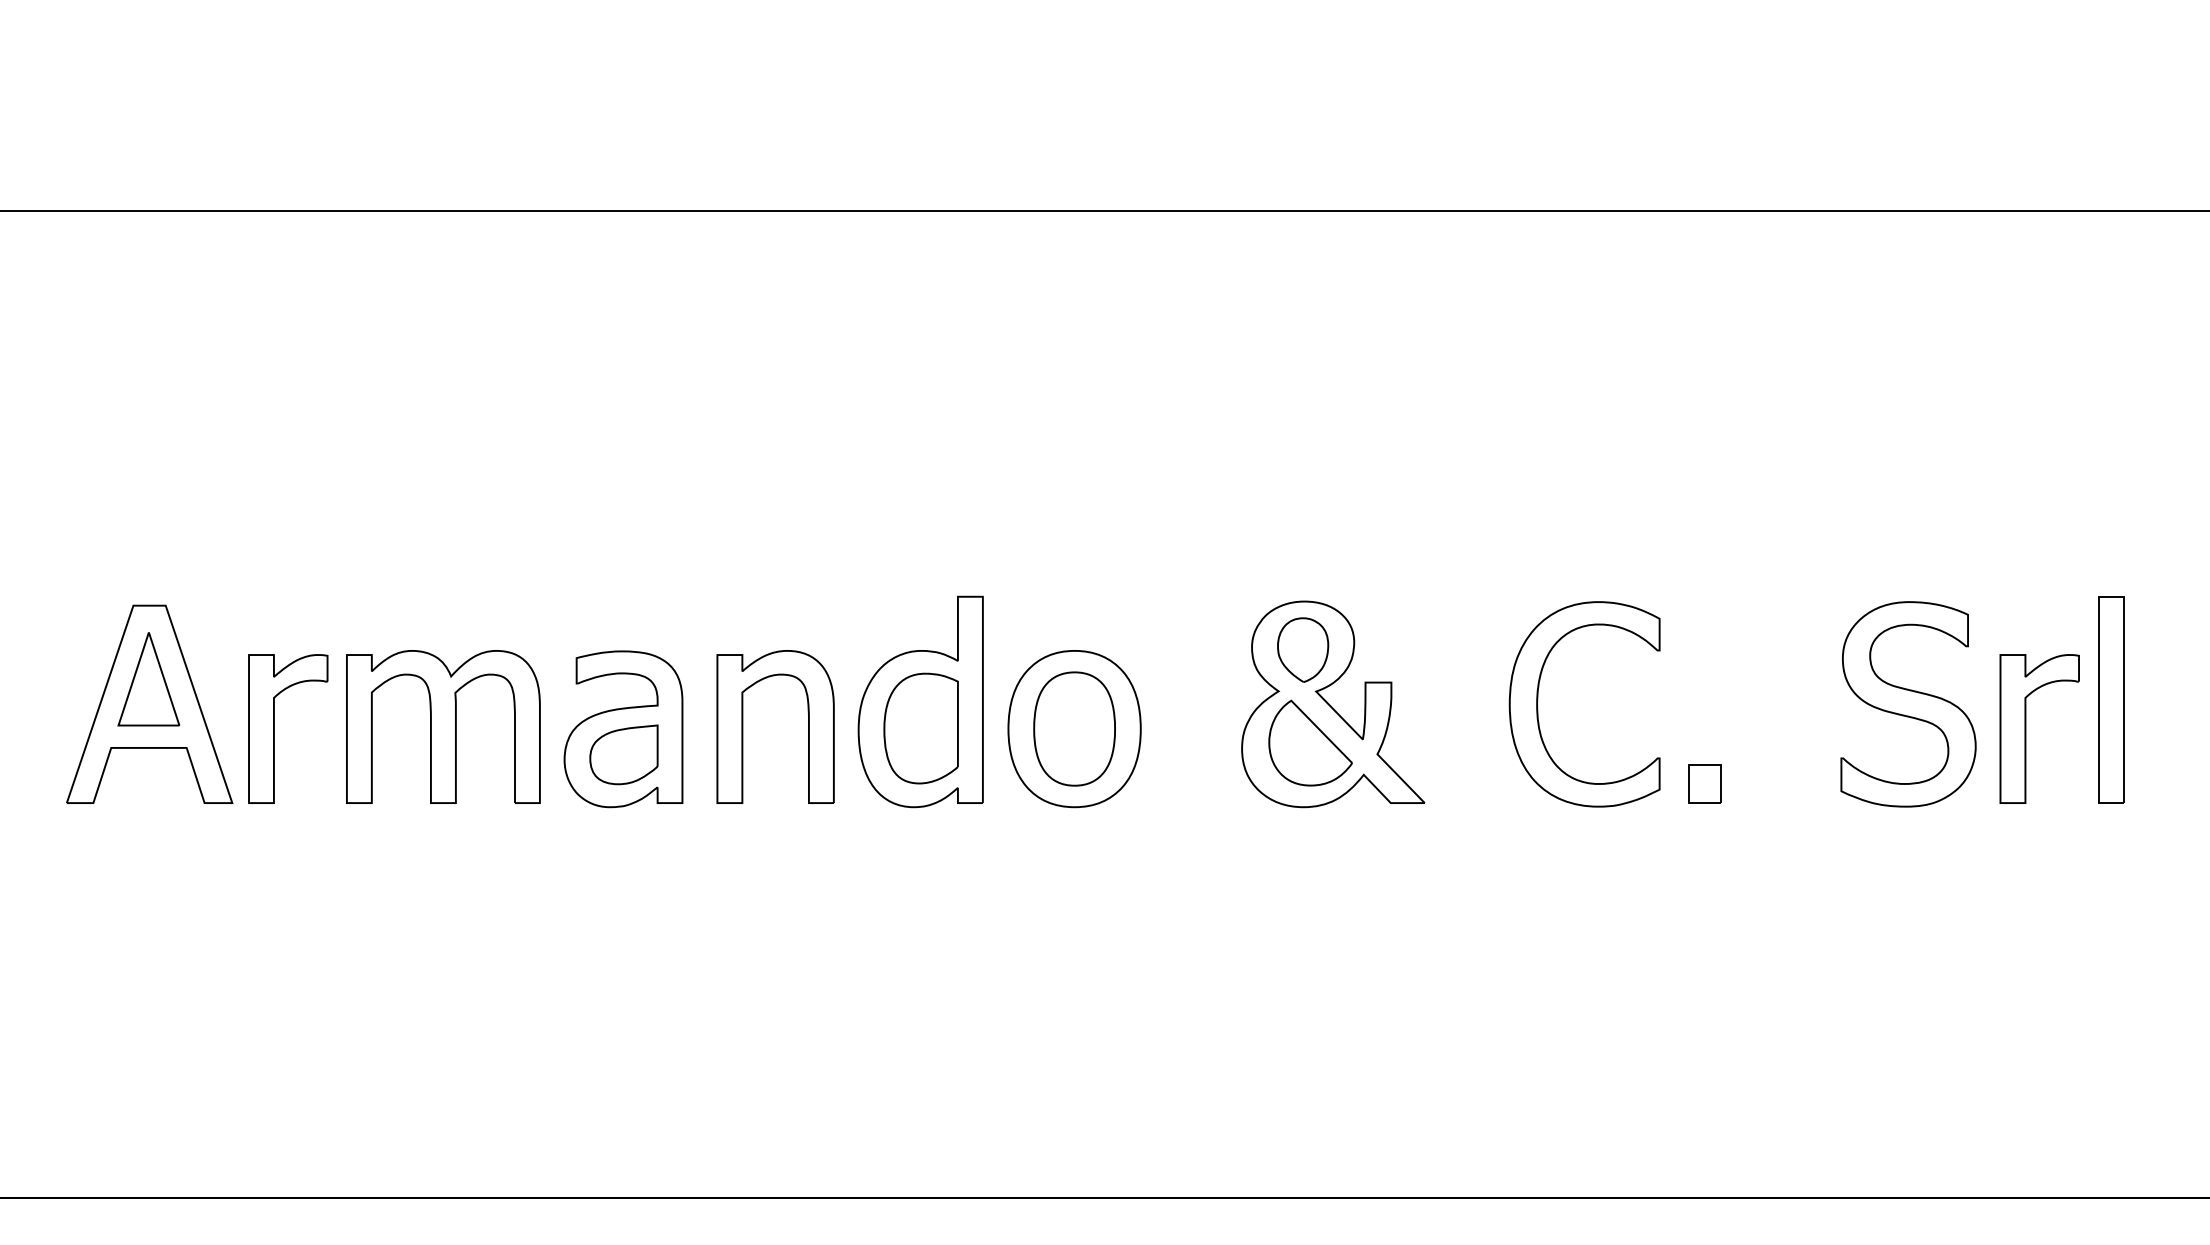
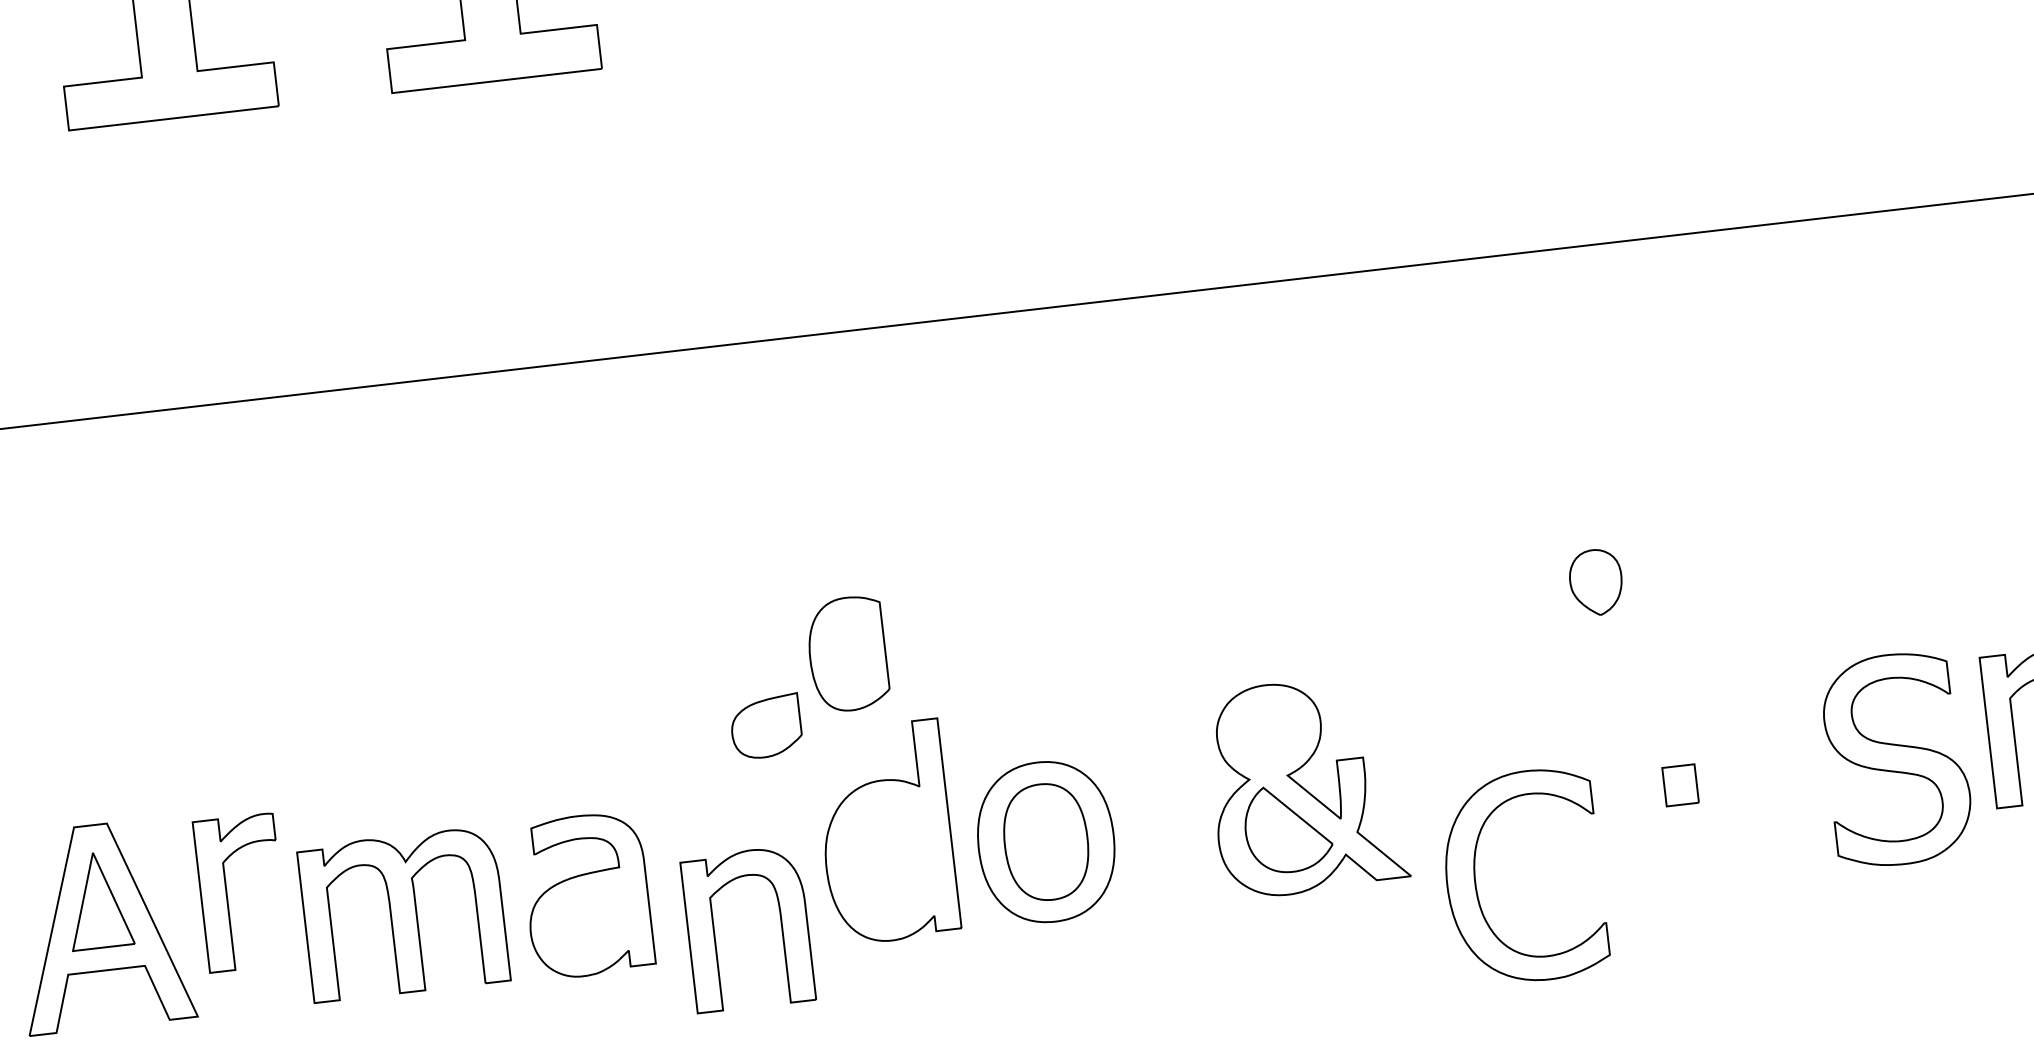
part: (1303, 649) -> (1596, 581), moved
part: (1538, 700) -> (1476, 878), moved
part: (1908, 704) -> (1896, 759), moved
part: (743, 726) -> (715, 932), moved
part: (274, 728) -> (227, 894), moved
part: (920, 728) -> (847, 654), moved
part: (623, 754) -> (765, 726), moved
part: (1704, 783) -> (1679, 784), moved

